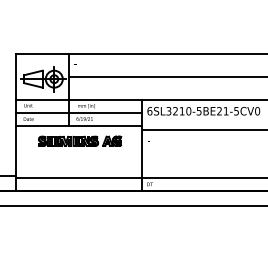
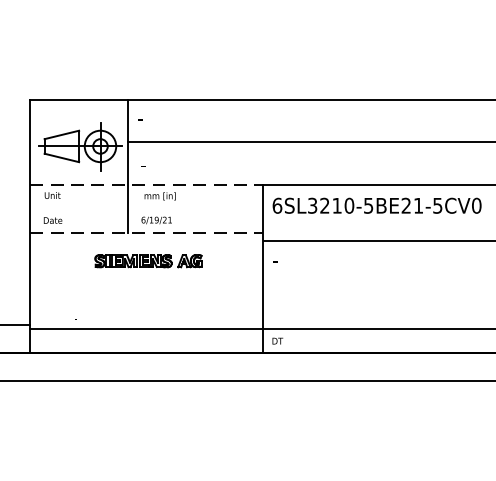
line: (79, 99) -> (147, 184), solid -> dashed
line: (79, 112) -> (147, 208), removed
line: (79, 125) -> (147, 232), solid -> dashed
part: (80, 140) -> (148, 259), size x0.7

